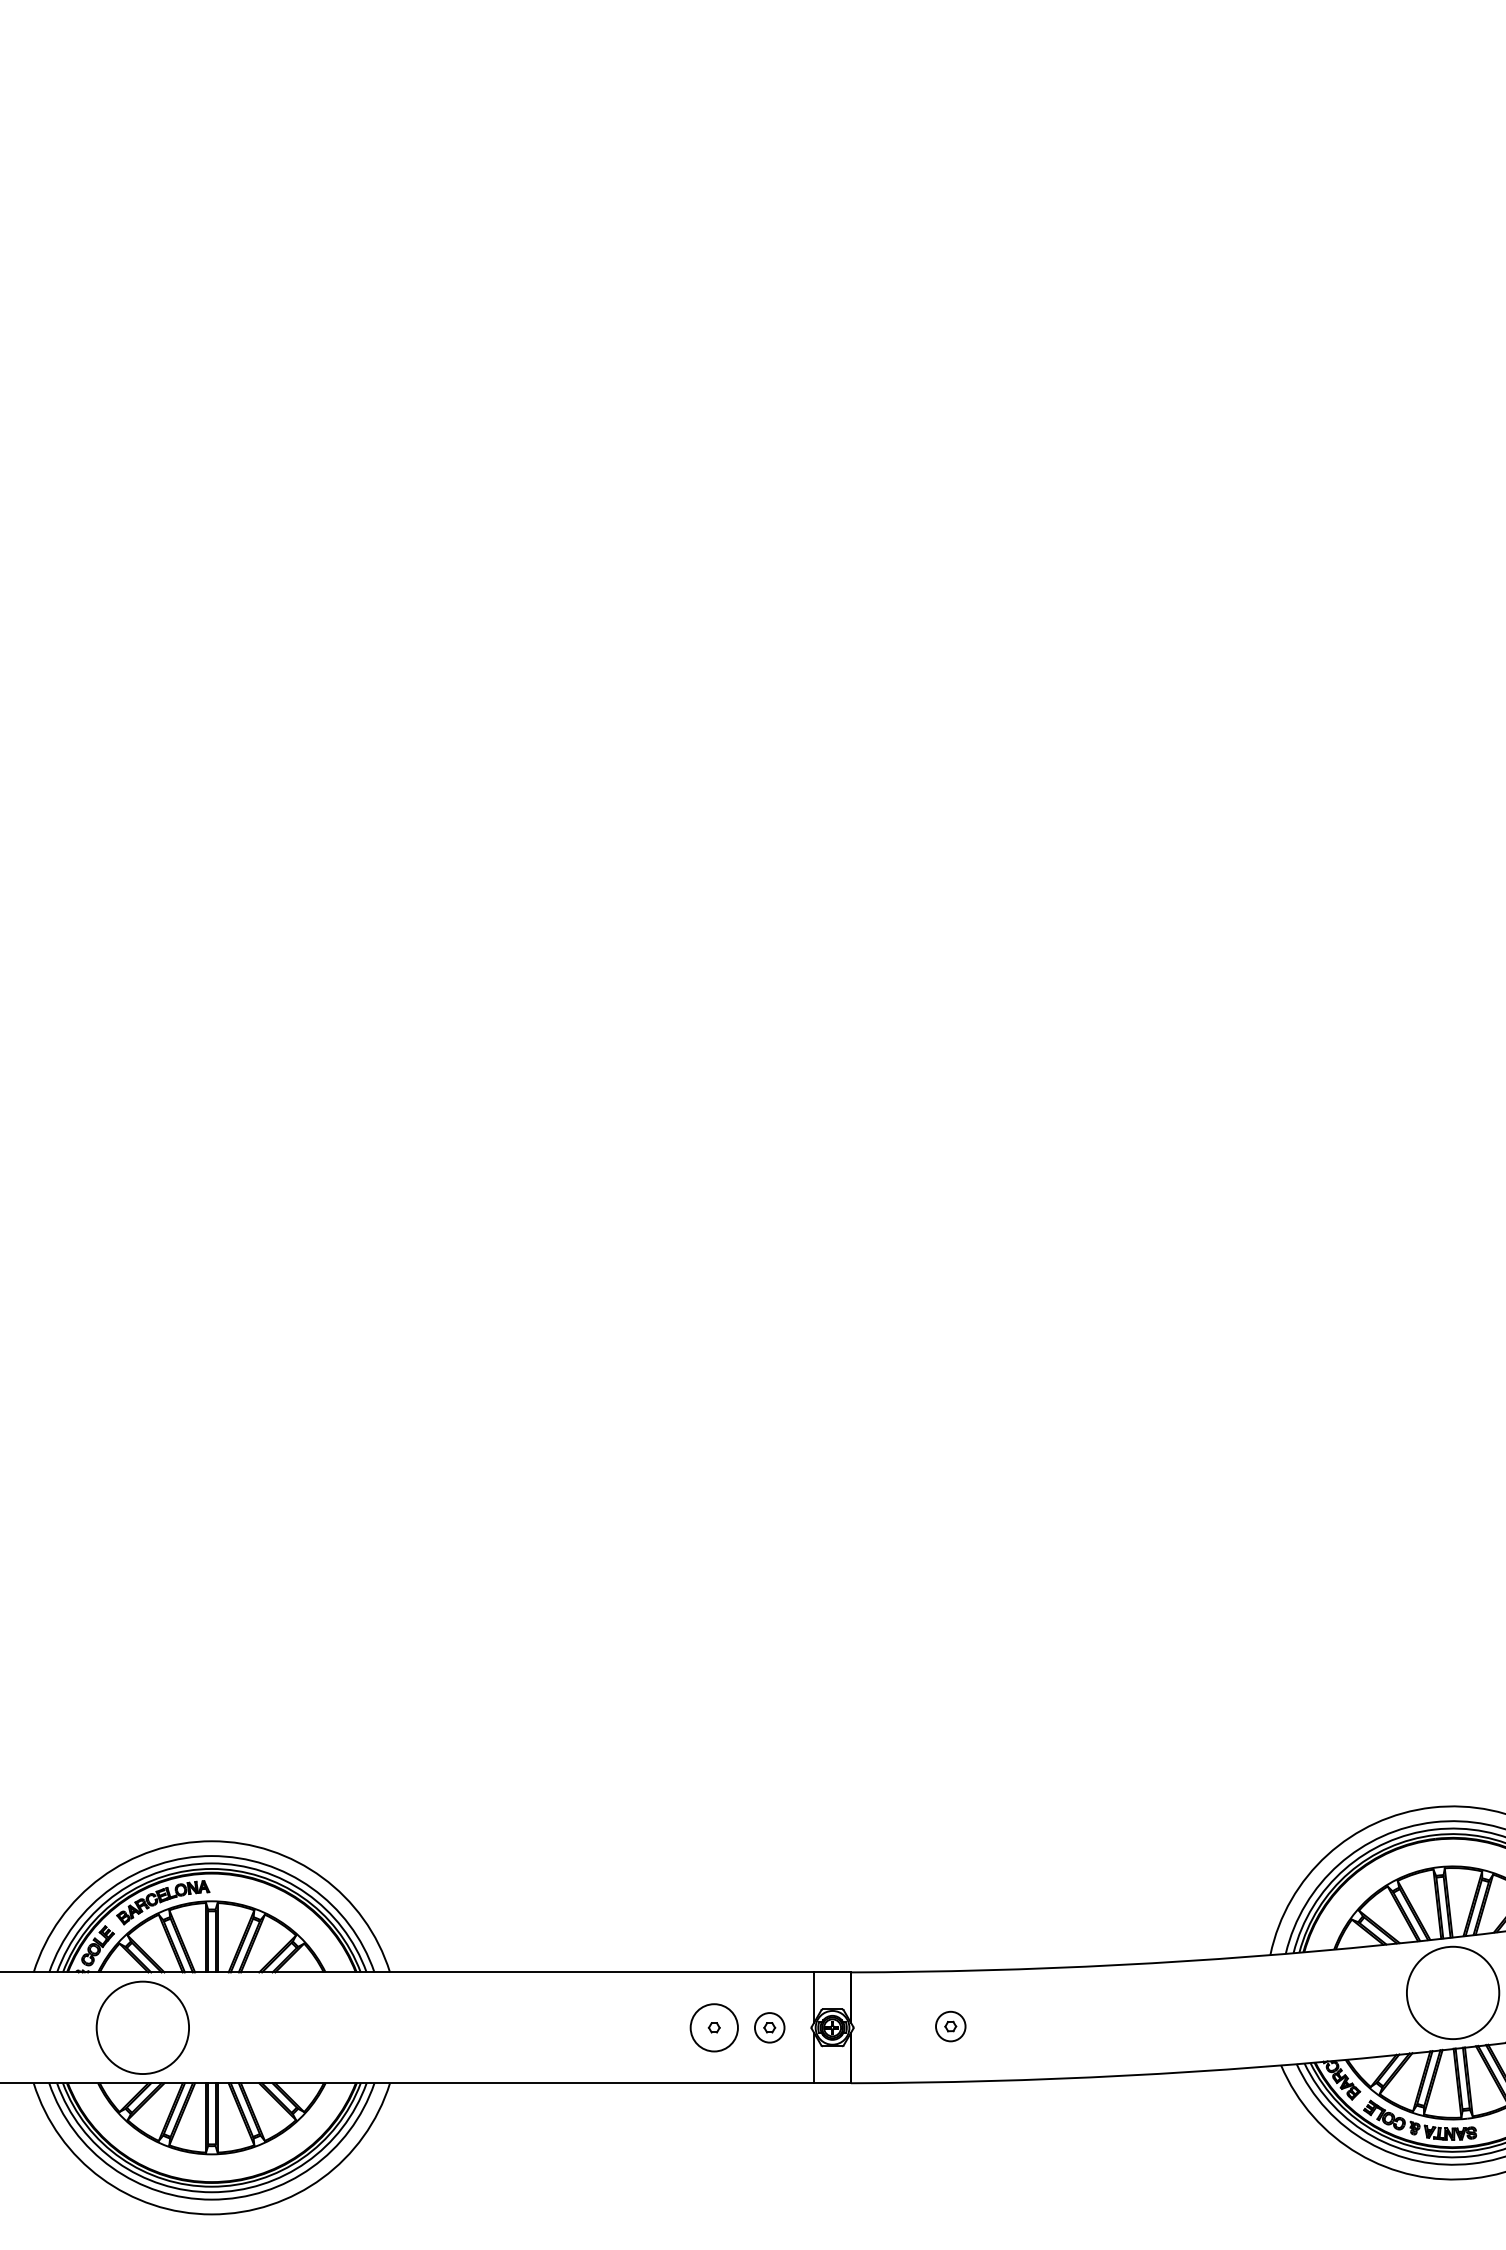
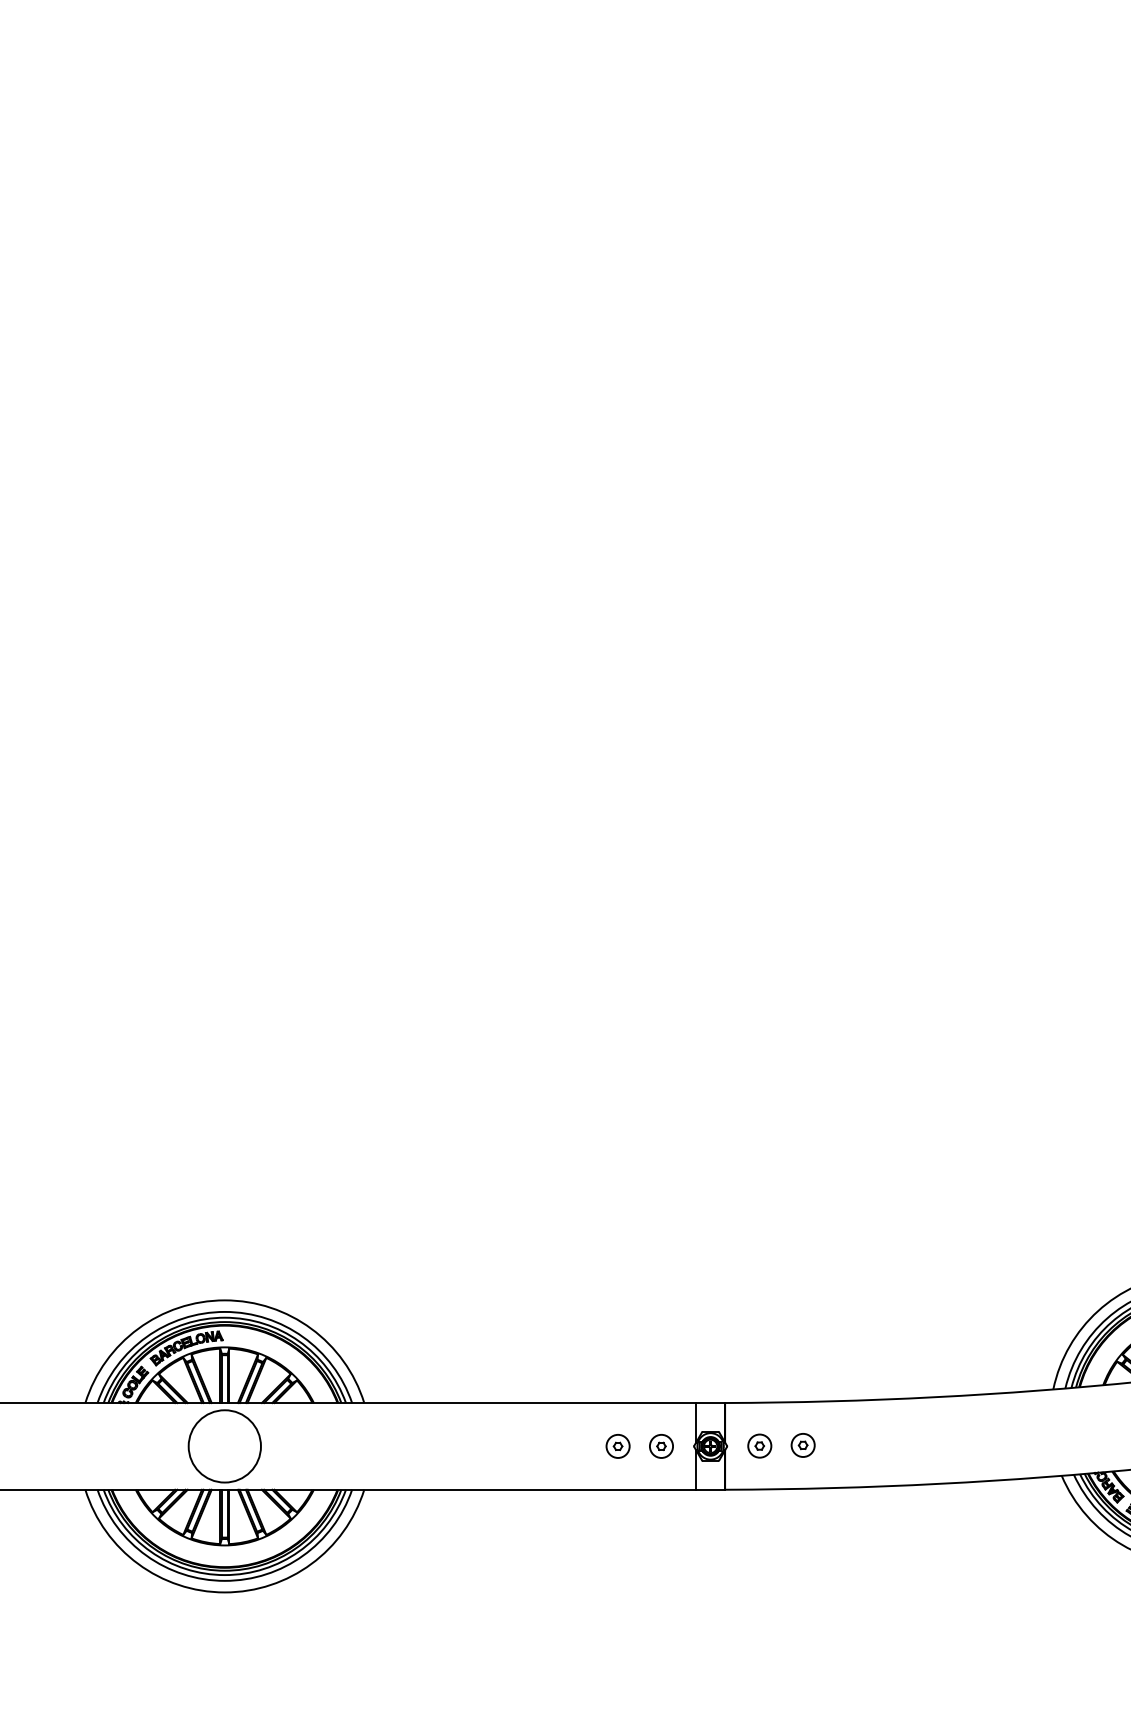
circle: (142, 2027) -> (224, 1446), moved
circle: (714, 2027) -> (618, 1446), size x0.62
part: (894, 2027) -> (759, 1446), added

